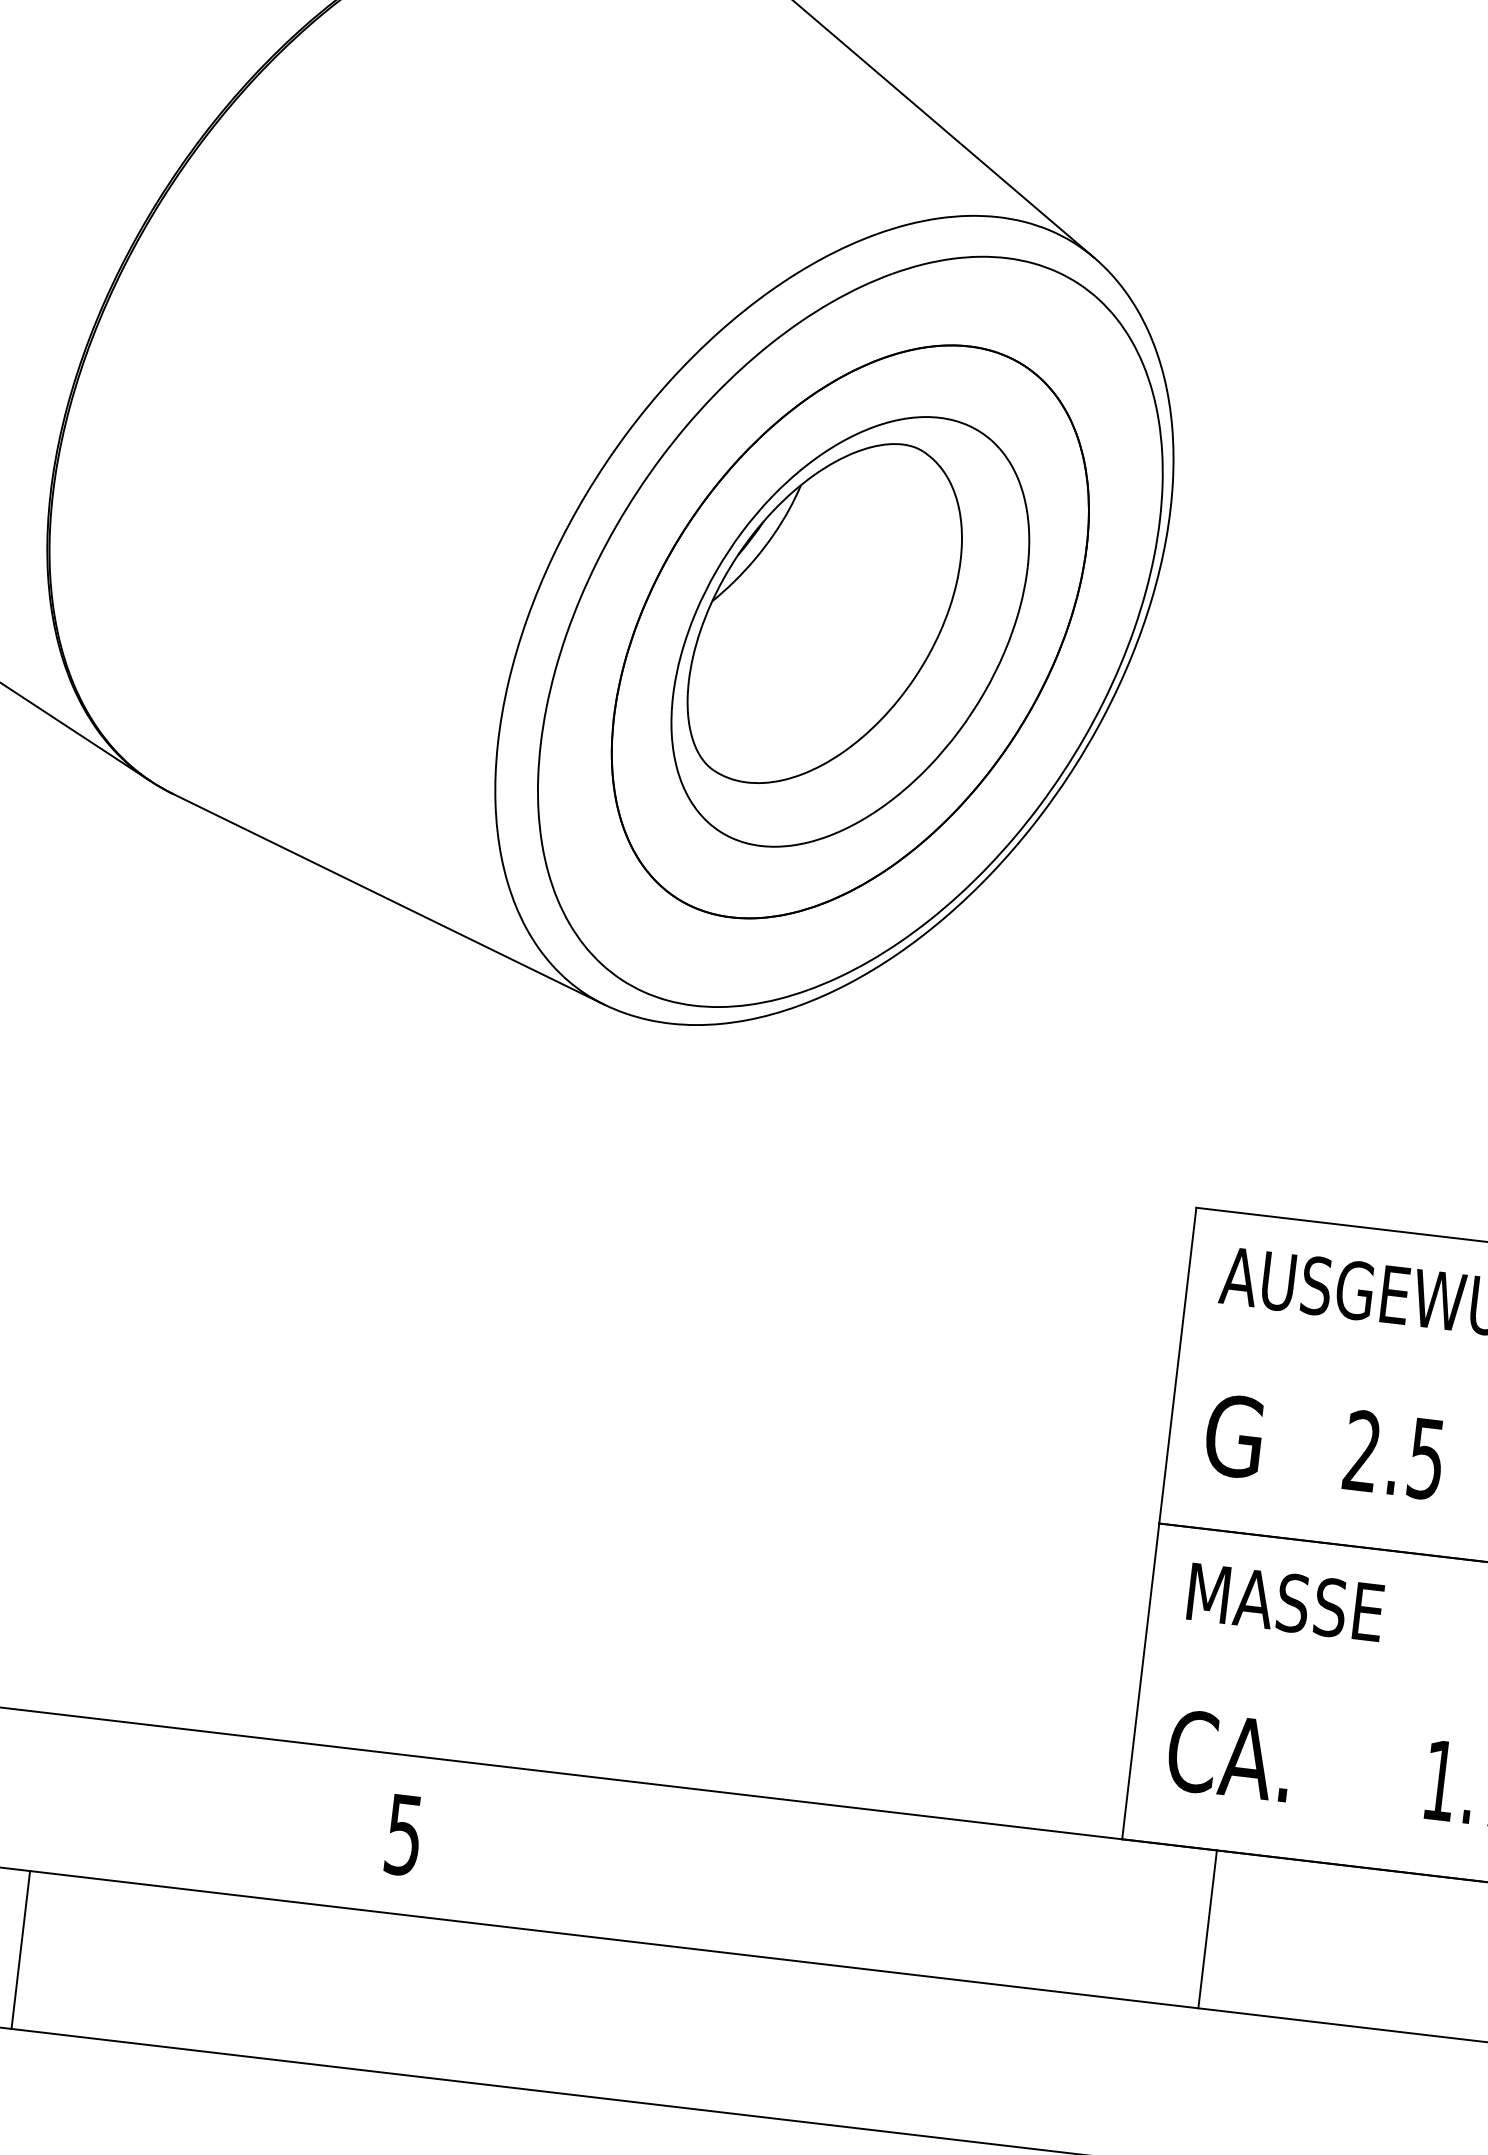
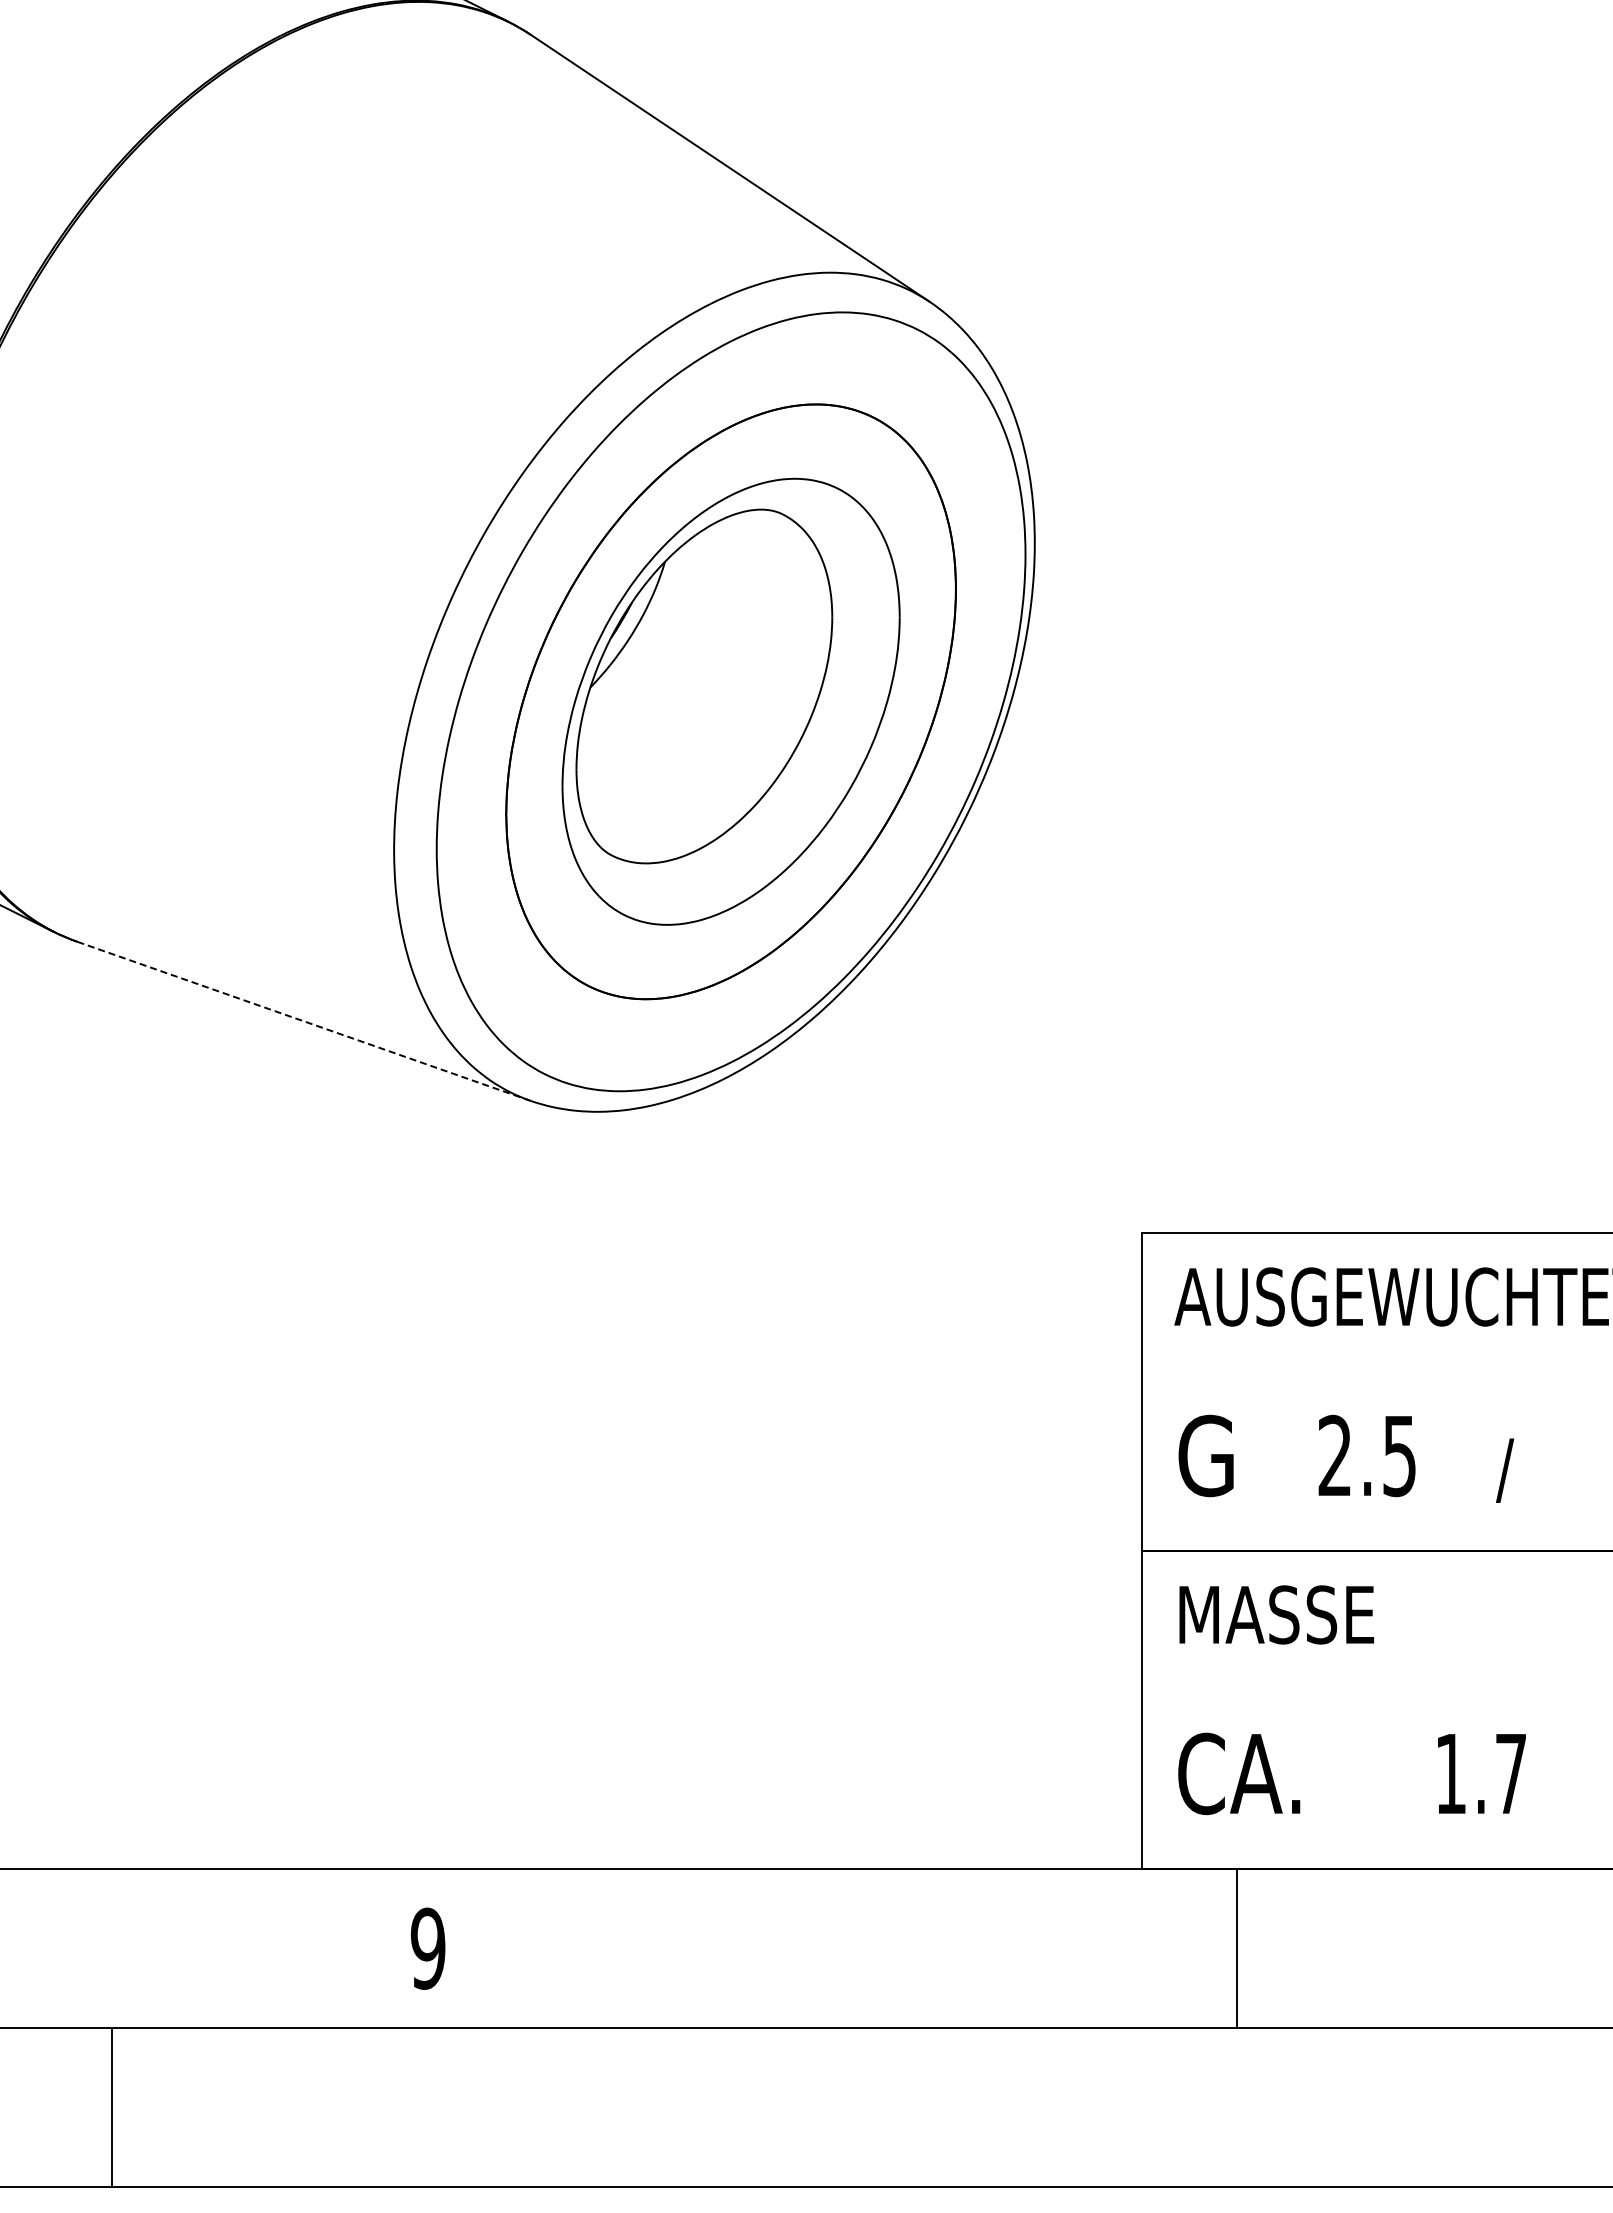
line: (388, 899) -> (303, 1021), solid -> dashed
text: (403, 1834) -> (427, 1948), 5 -> 9
line: (21, 1949) -> (112, 2107), moved

